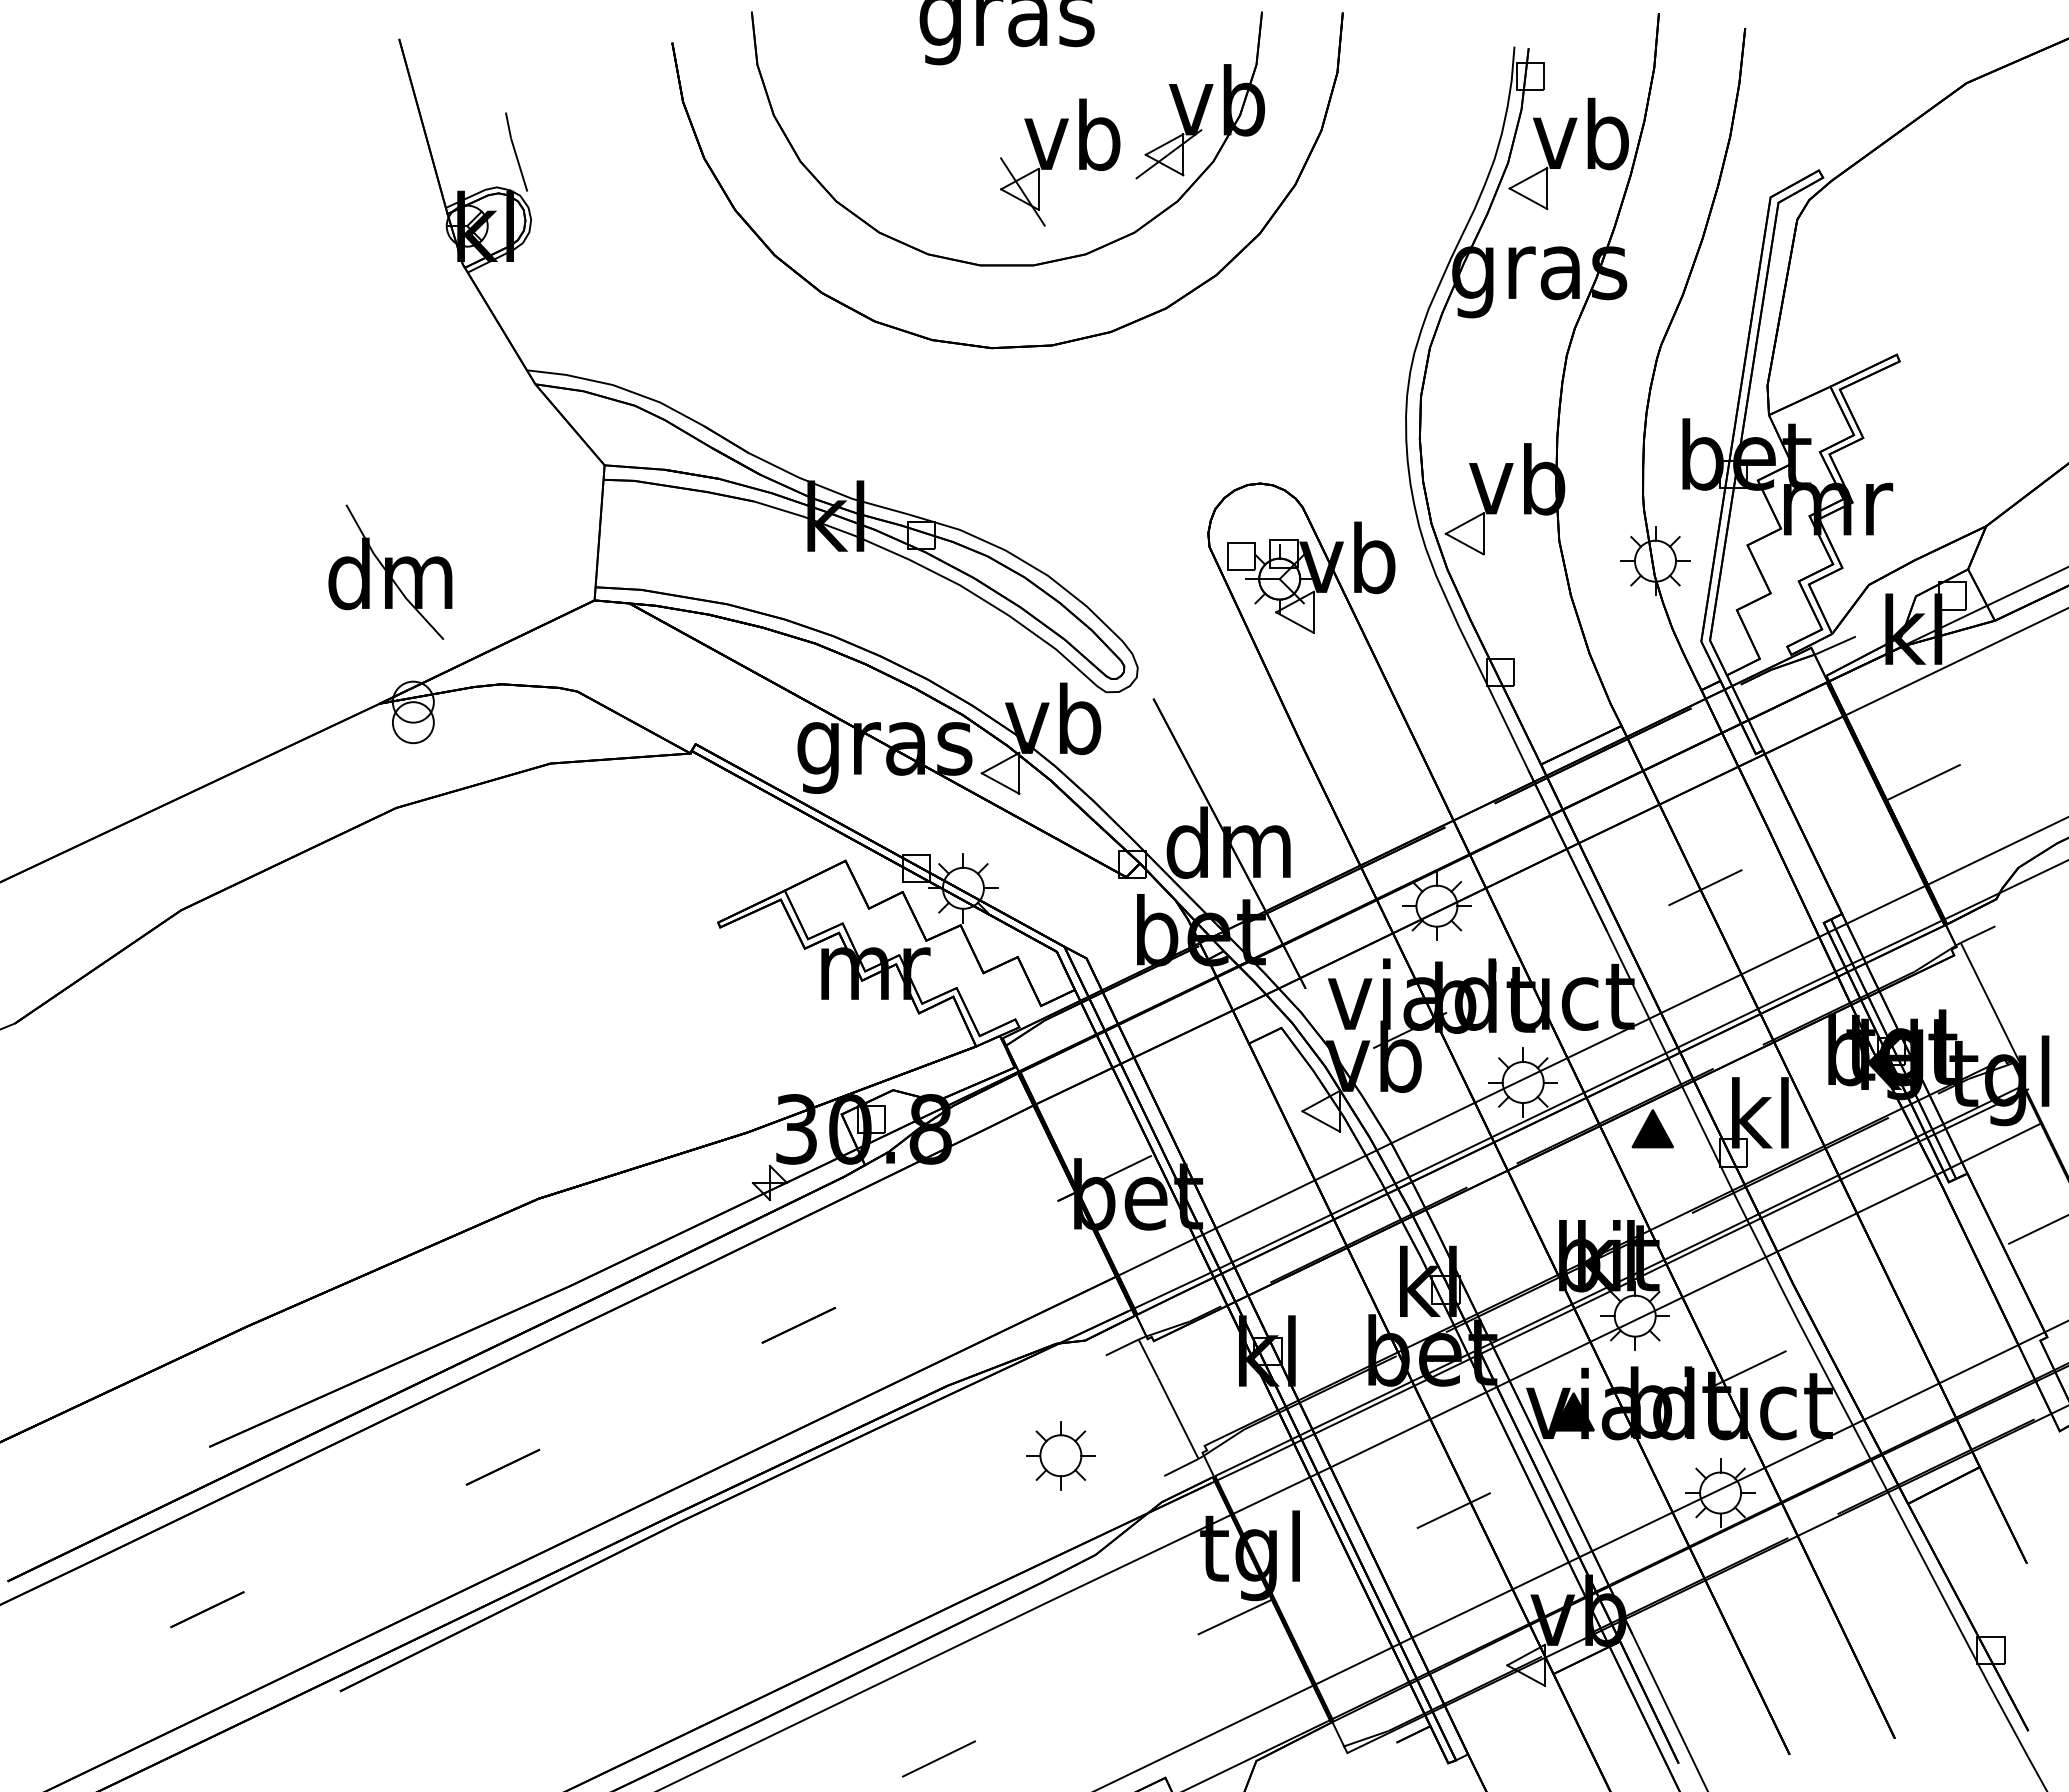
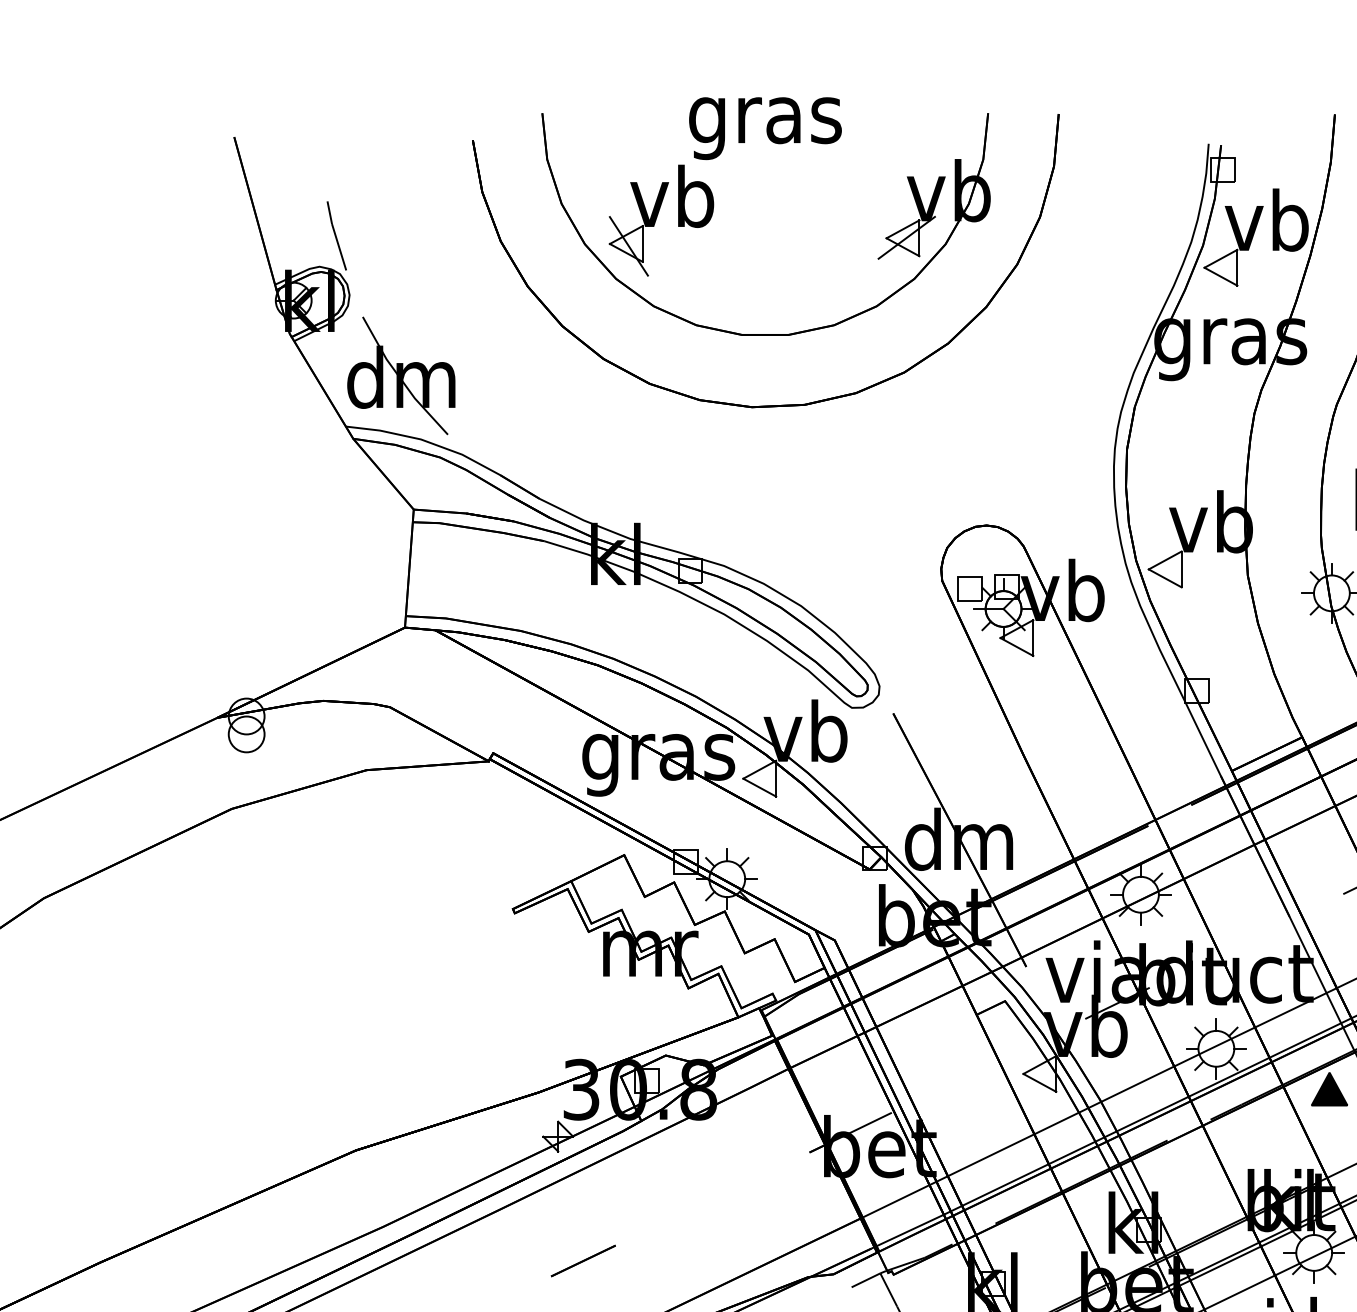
part: (1060, 162) -> (661, 220), moved
part: (390, 571) -> (401, 375), moved

